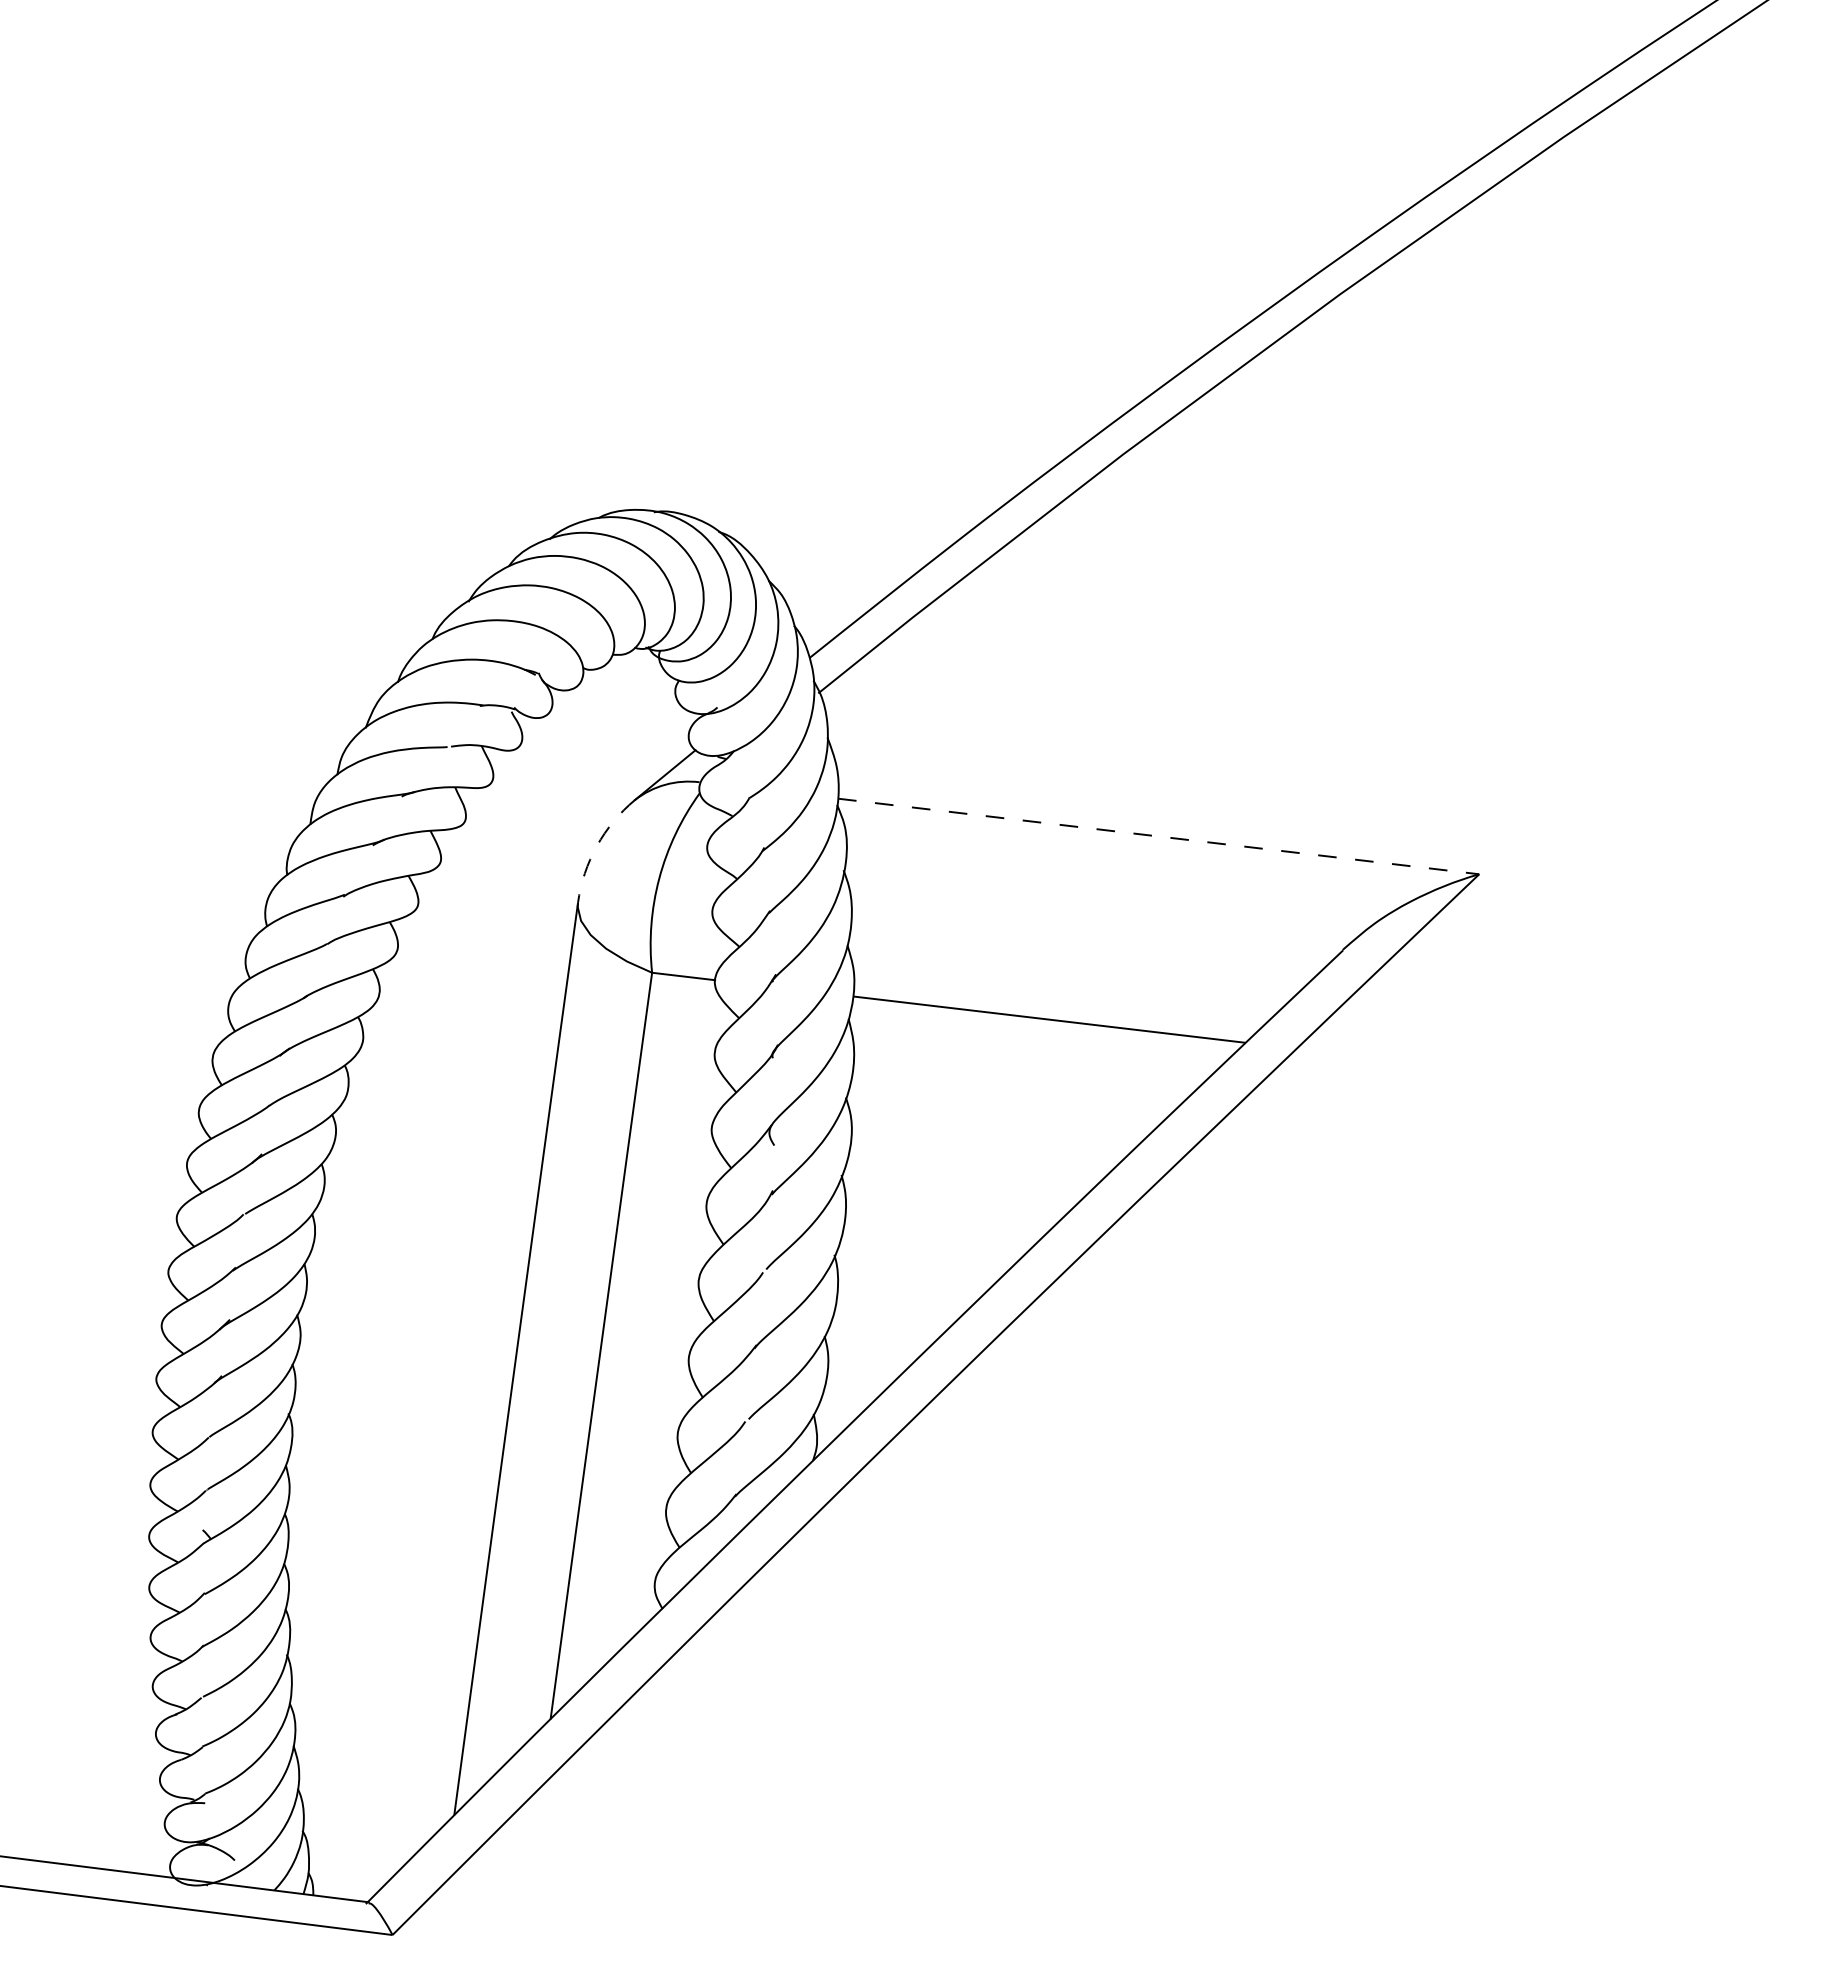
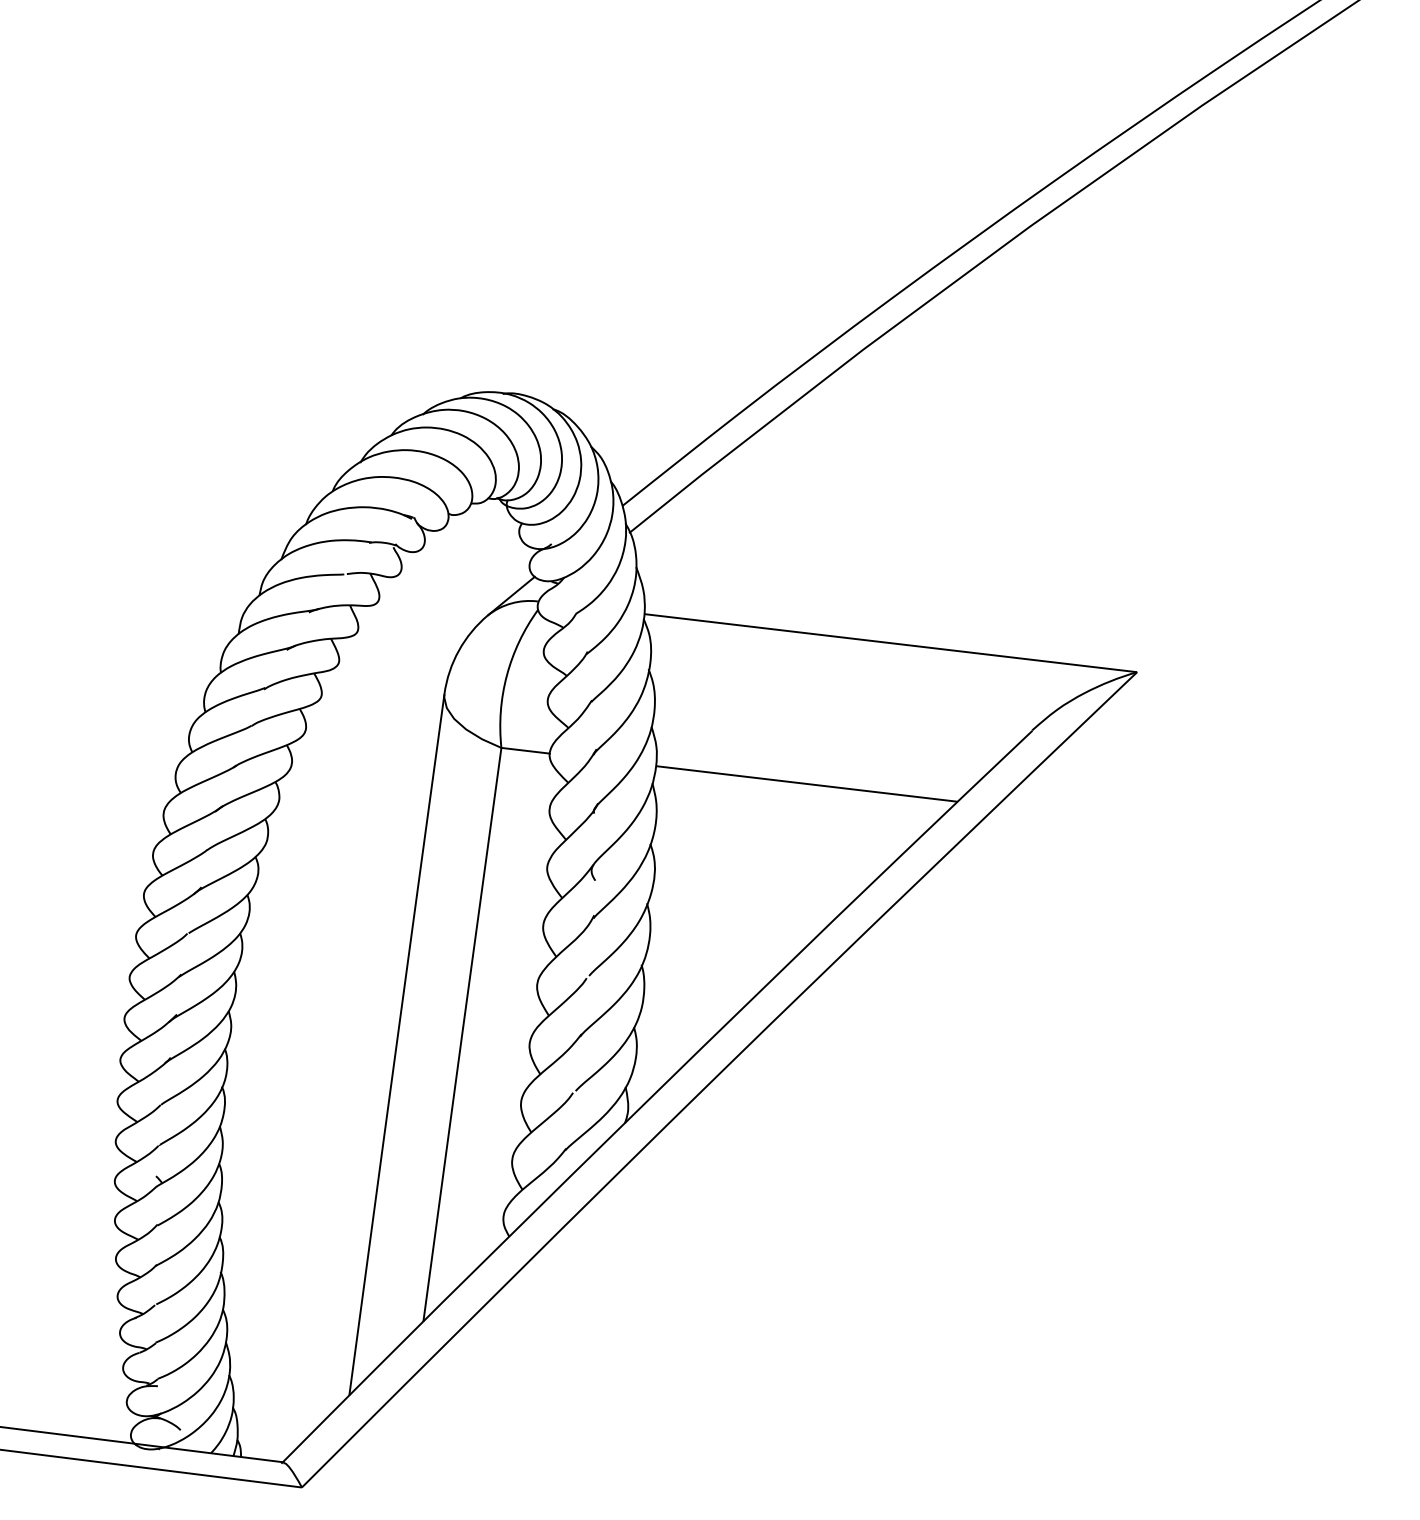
line: (1158, 836) -> (890, 643), dashed -> solid
arc: (596, 846) -> (458, 650), dashed -> solid

